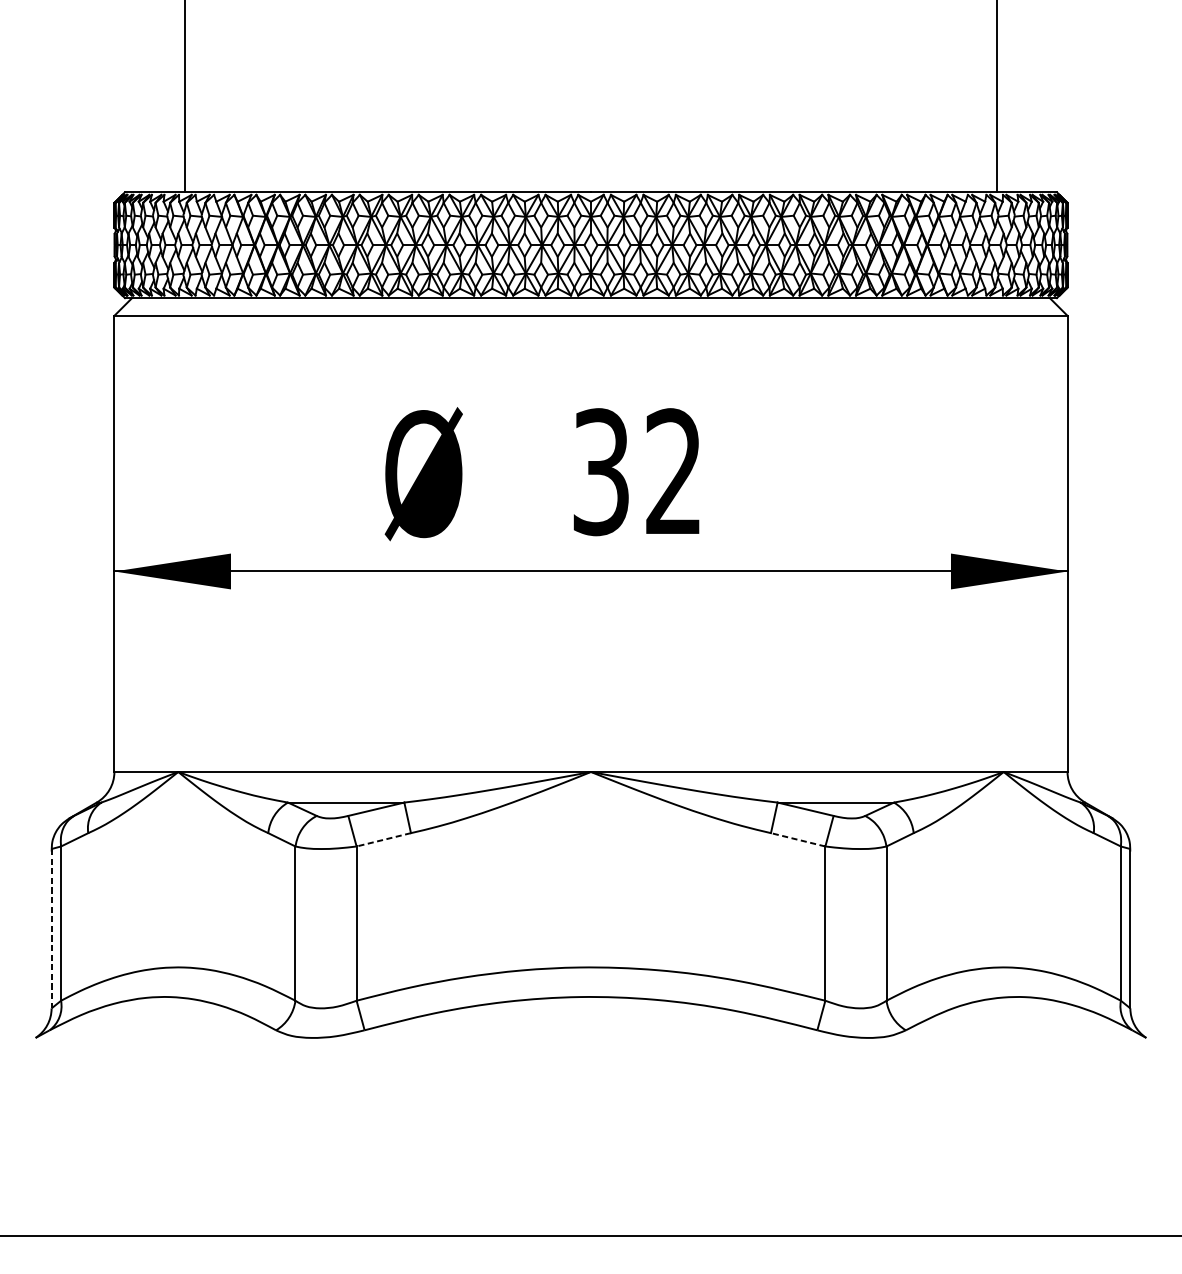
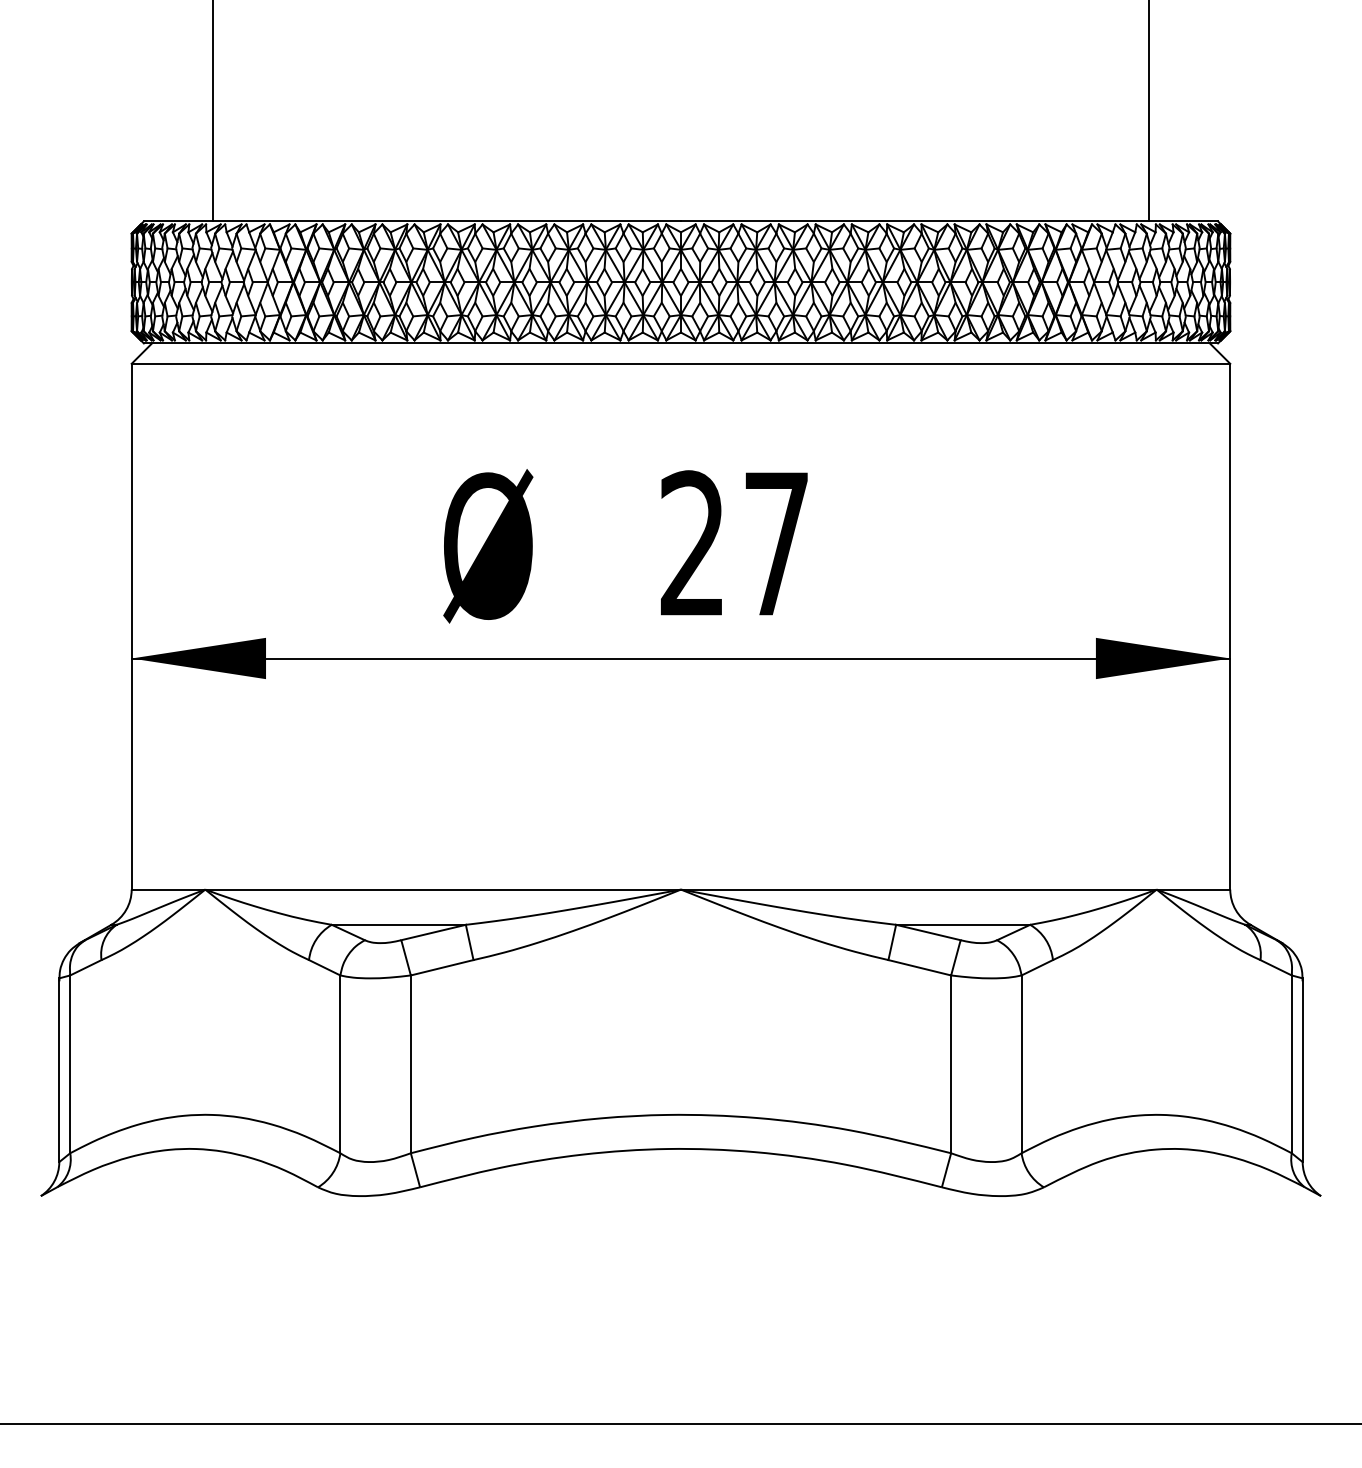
text: (636, 471) -> (733, 543), 32 -> 27
line: (383, 839) -> (441, 967), dashed -> solid
line: (797, 839) -> (919, 967), dashed -> solid
line: (51, 928) -> (59, 1070), dashed -> solid

